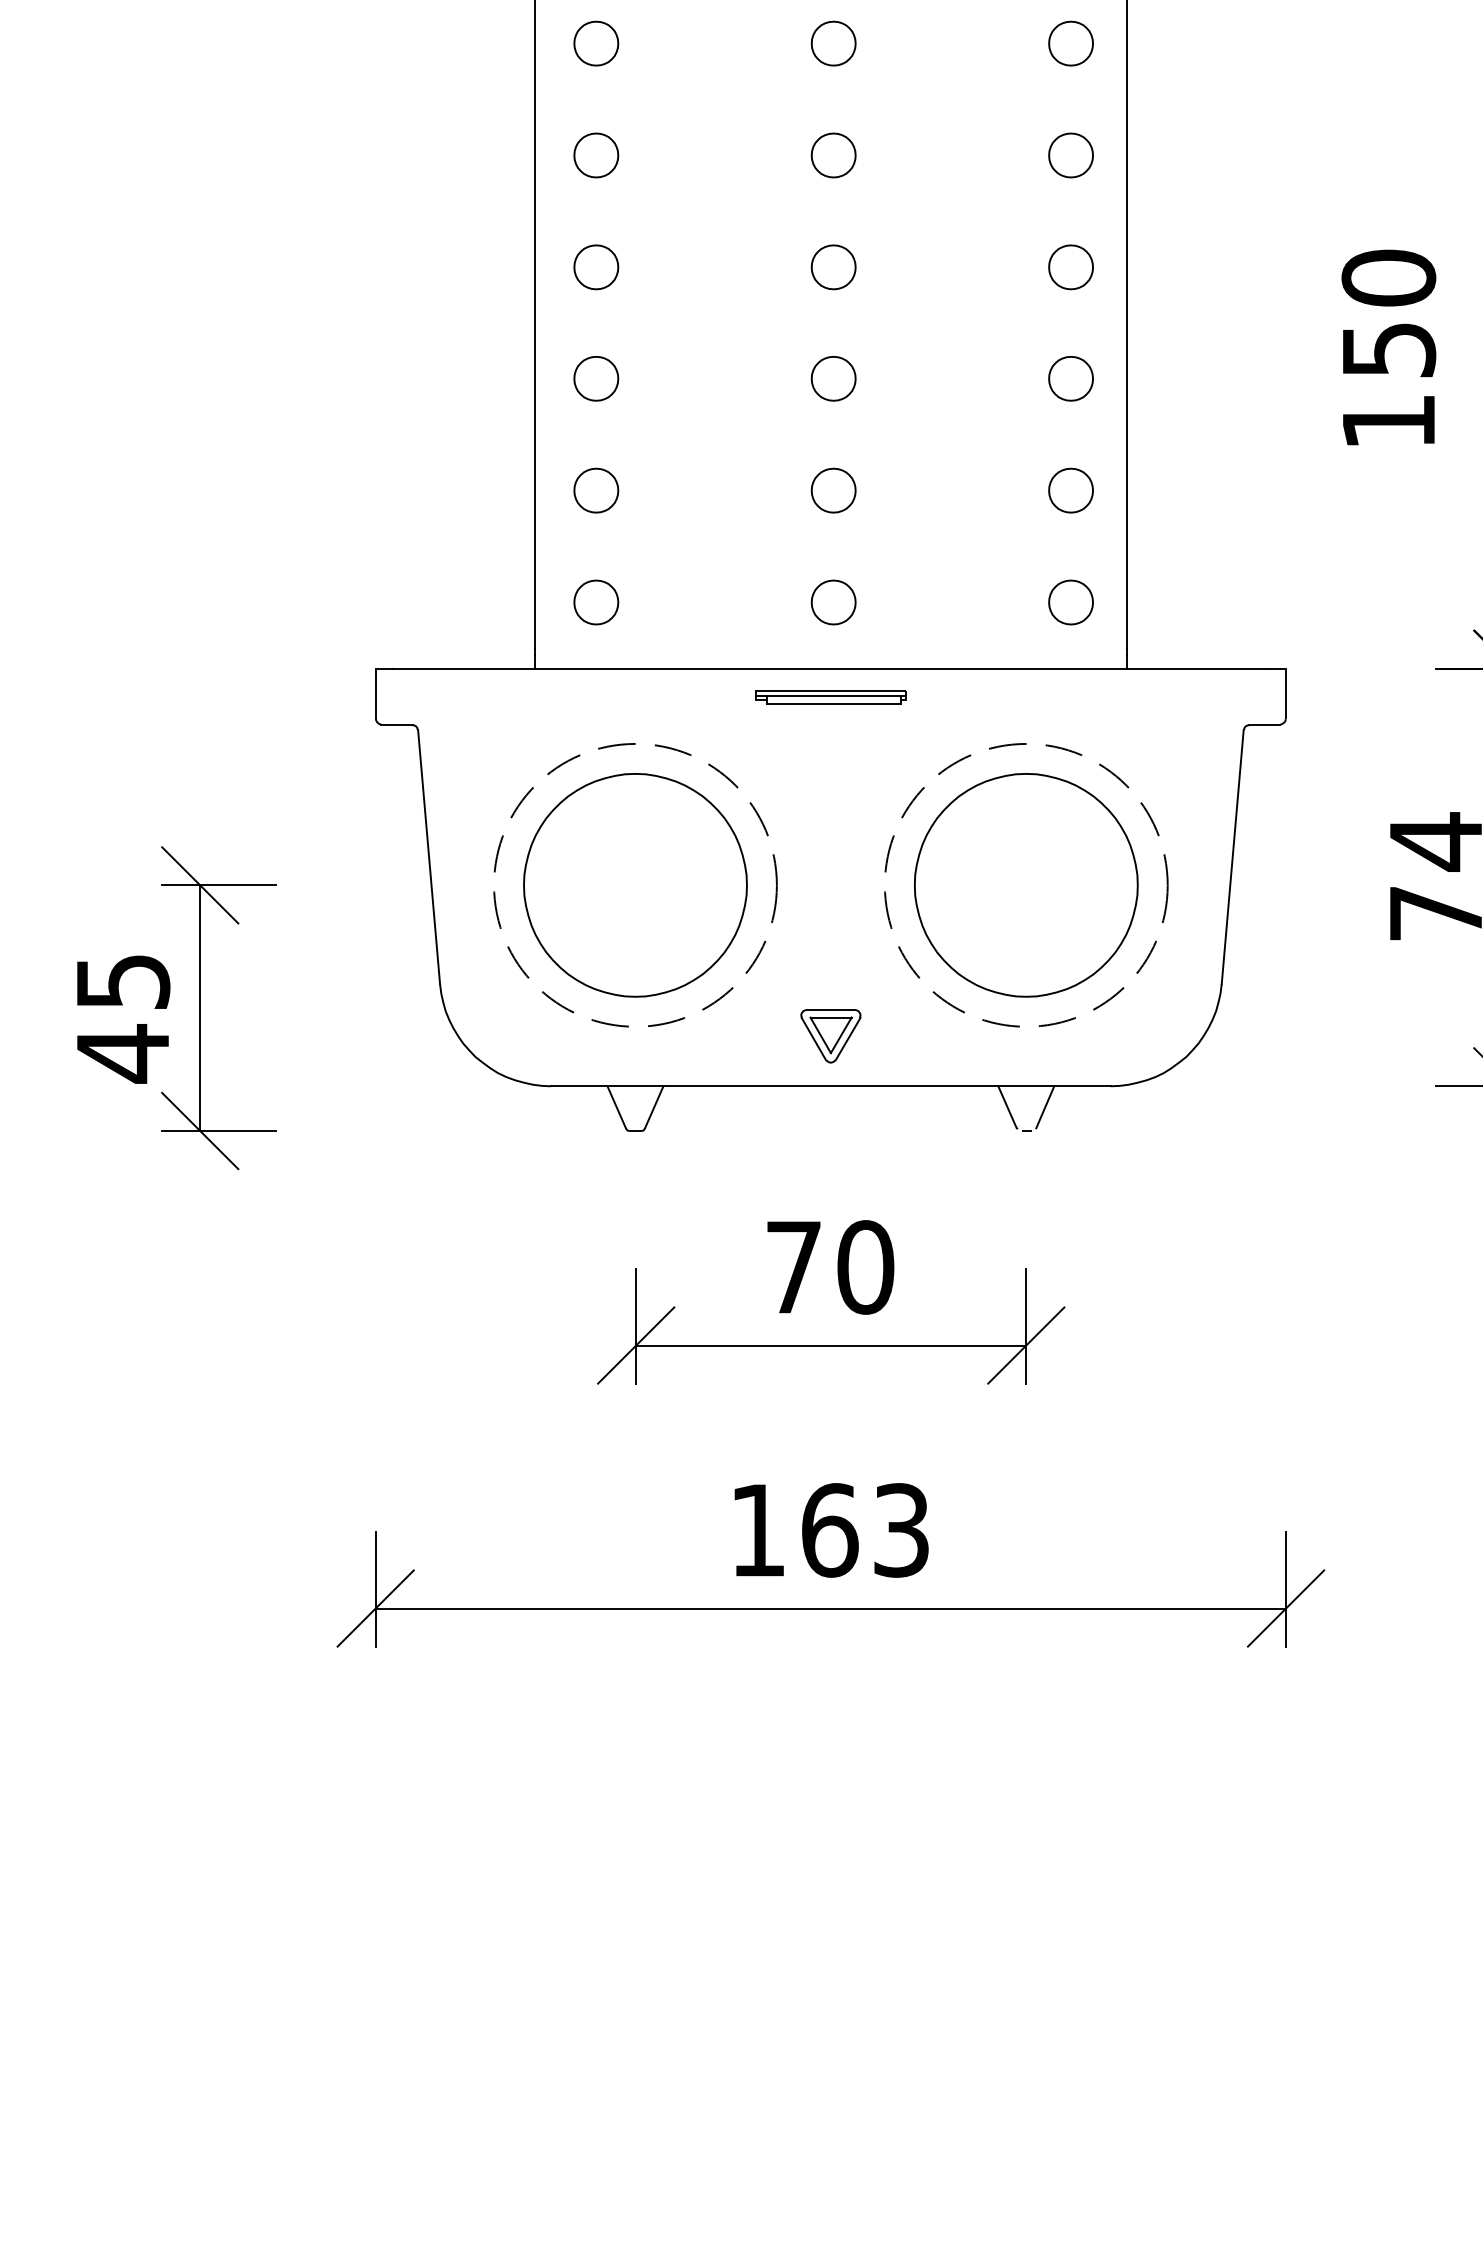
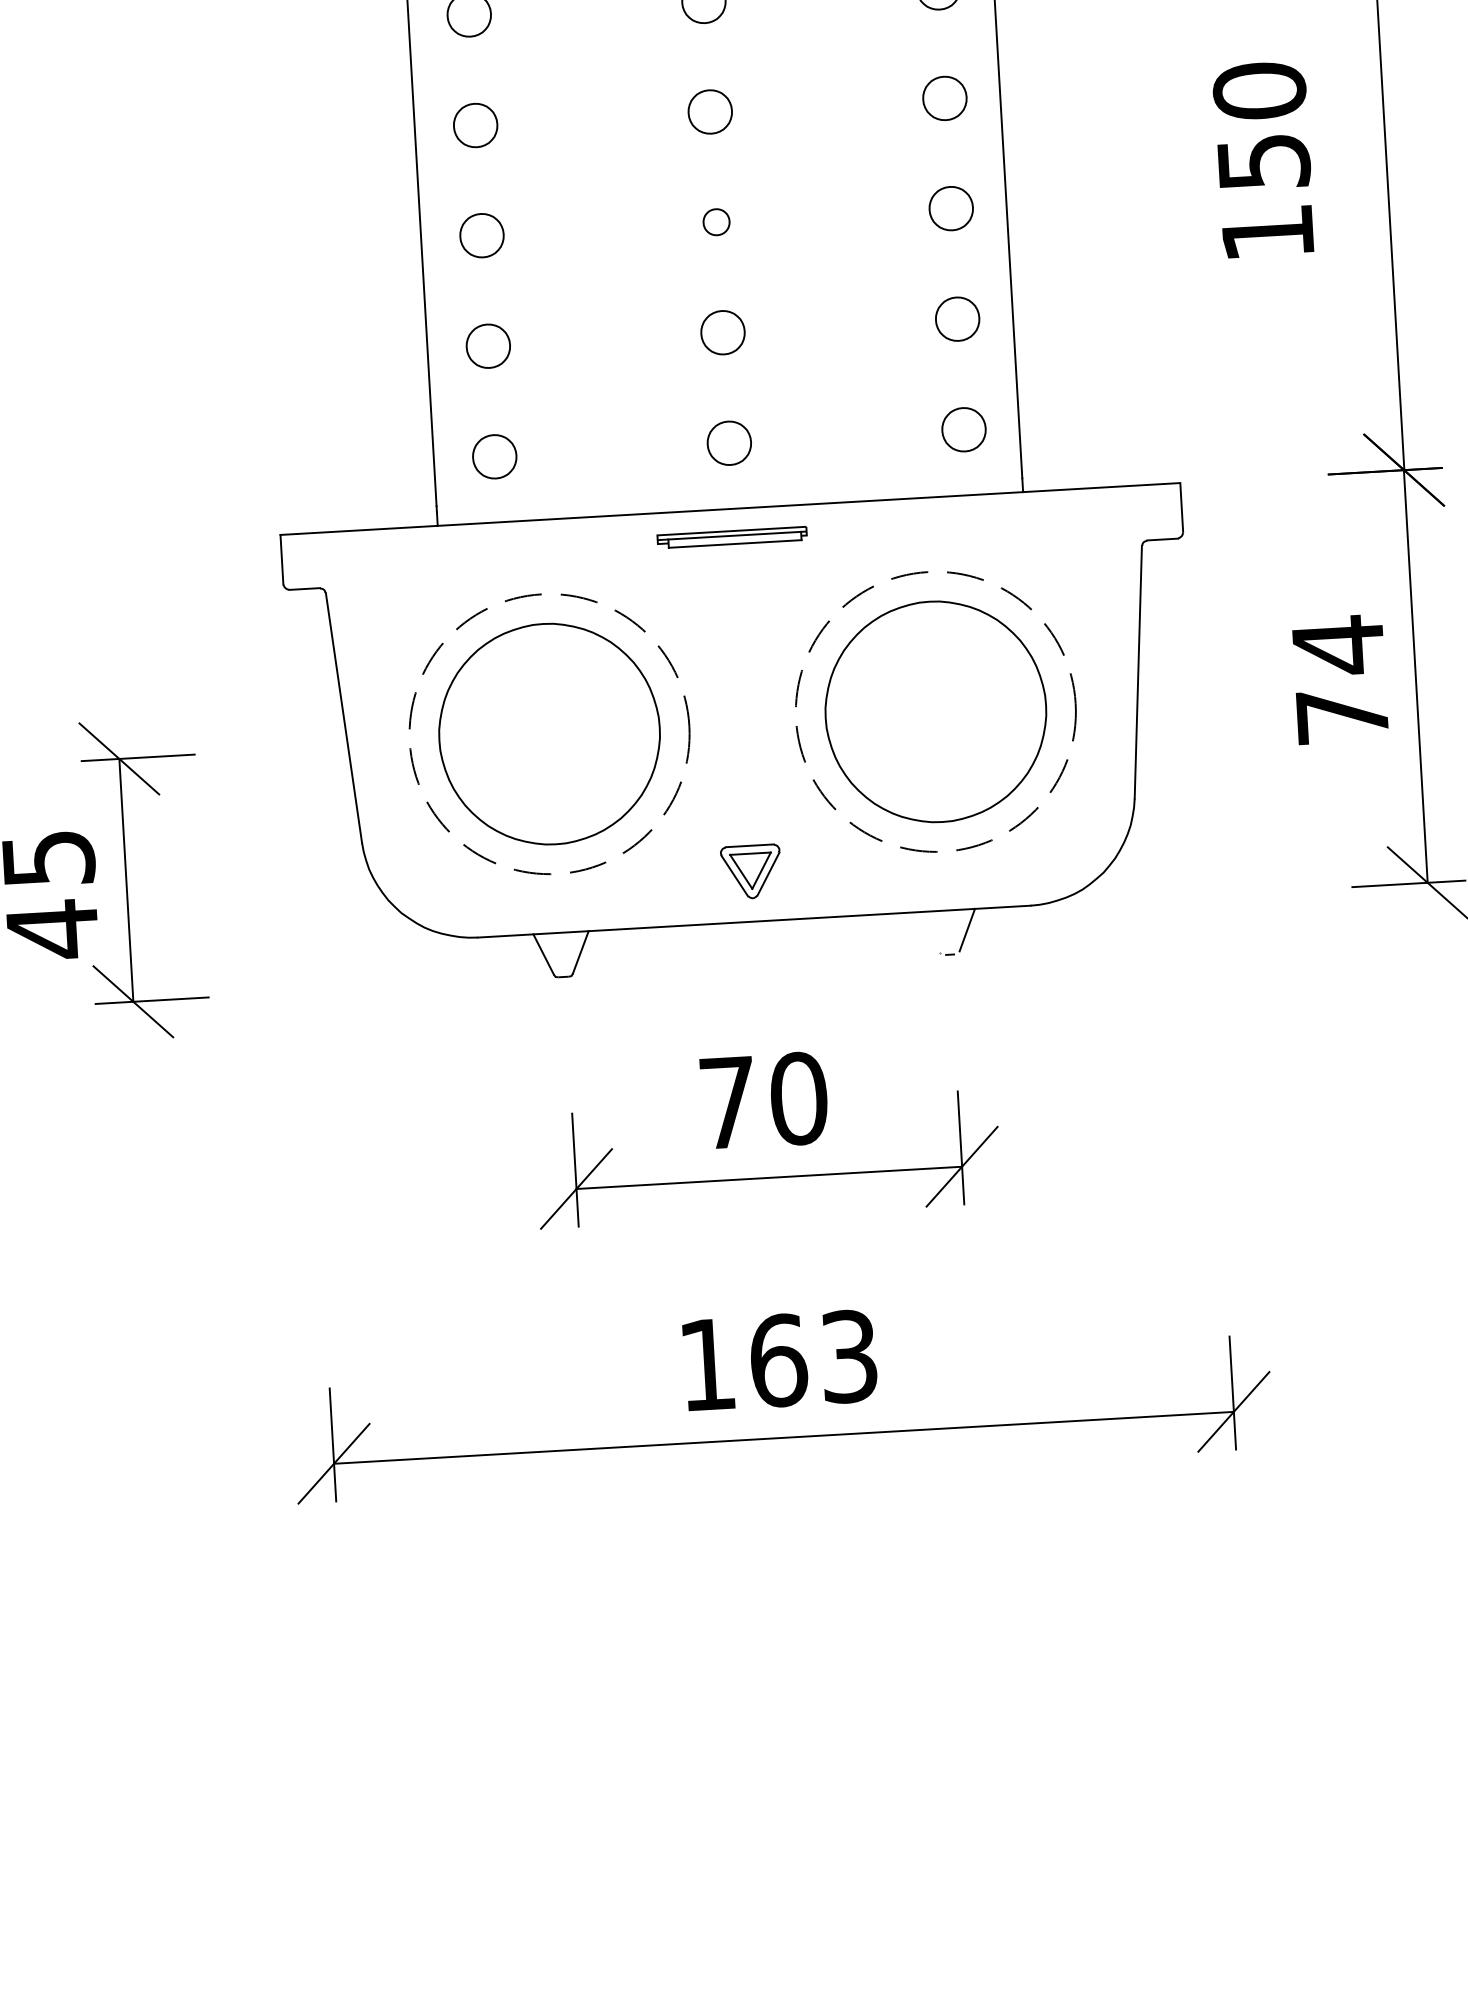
part: (833, 378) -> (716, 221), size x0.6
line: (1007, 1107) -> (929, 932), removed

